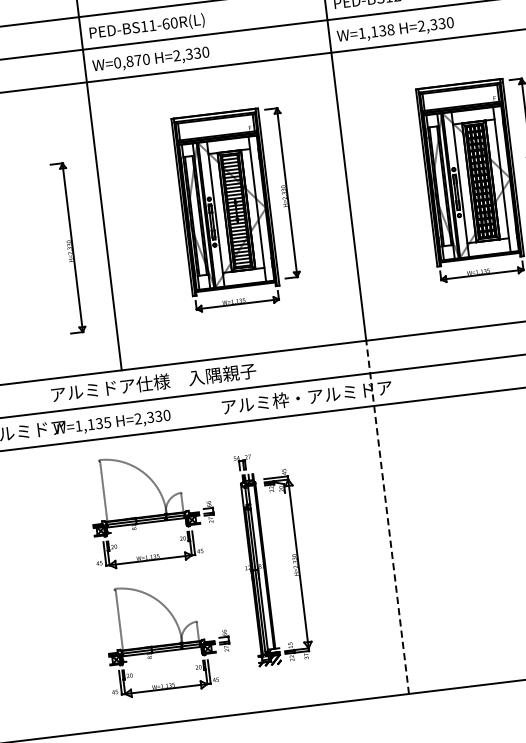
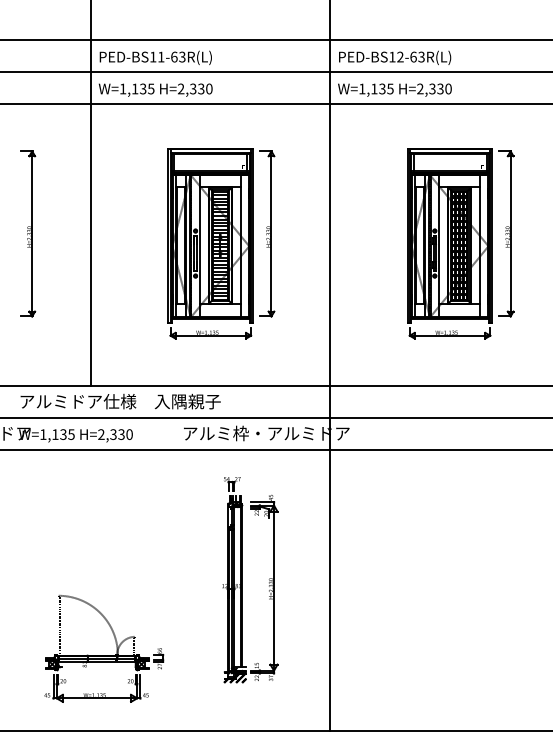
text: (174, 22) -> (182, 56), PED-BS11-60R(L) -> PED-BS11-63R(L)
text: (390, 29) -> (390, 88), W=1,138 -> W=1,135
text: (131, 60) -> (136, 88), W=0,870 -> W=1,135
part: (68, 247) -> (28, 233), moved
part: (153, 515) -> (104, 529), removed
line: (387, 517) -> (330, 558), dashed -> solid
part: (265, 560) -> (242, 580), moved

